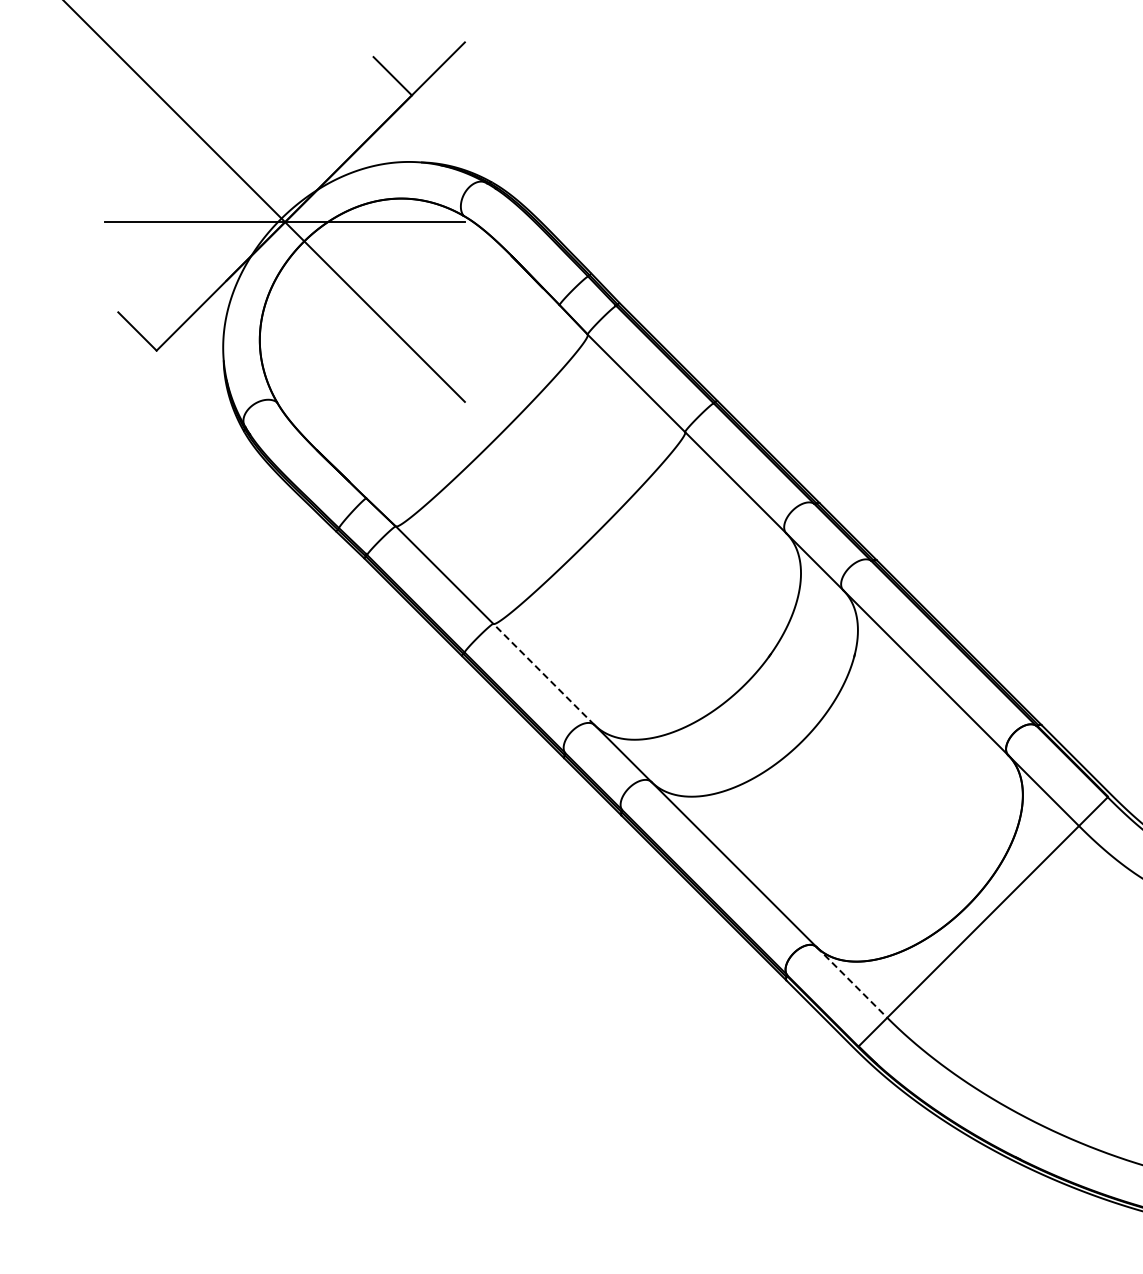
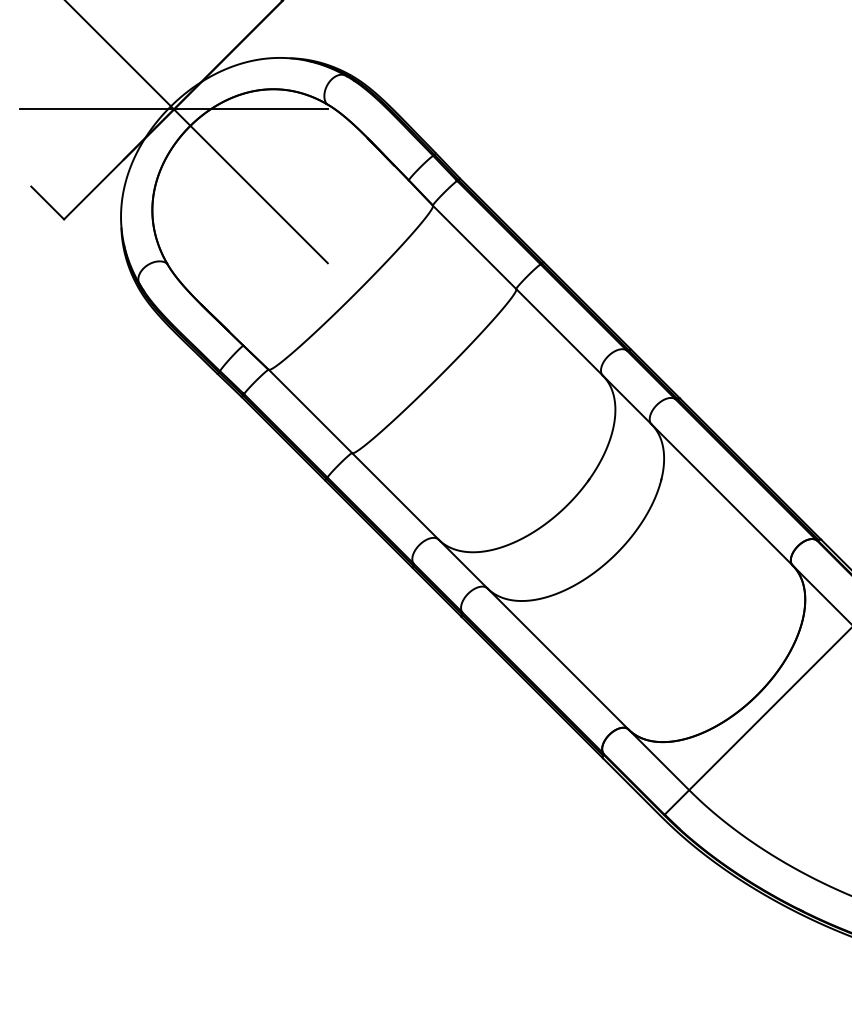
line: (543, 674) -> (395, 496), dashed -> solid
line: (852, 982) -> (659, 759), dashed -> solid

